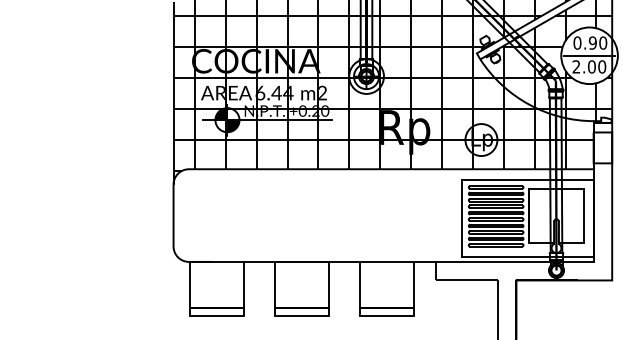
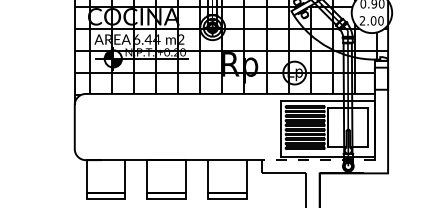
line: (589, 55) -> (371, 12), removed
line: (514, 261) -> (318, 159), solid -> dashed

